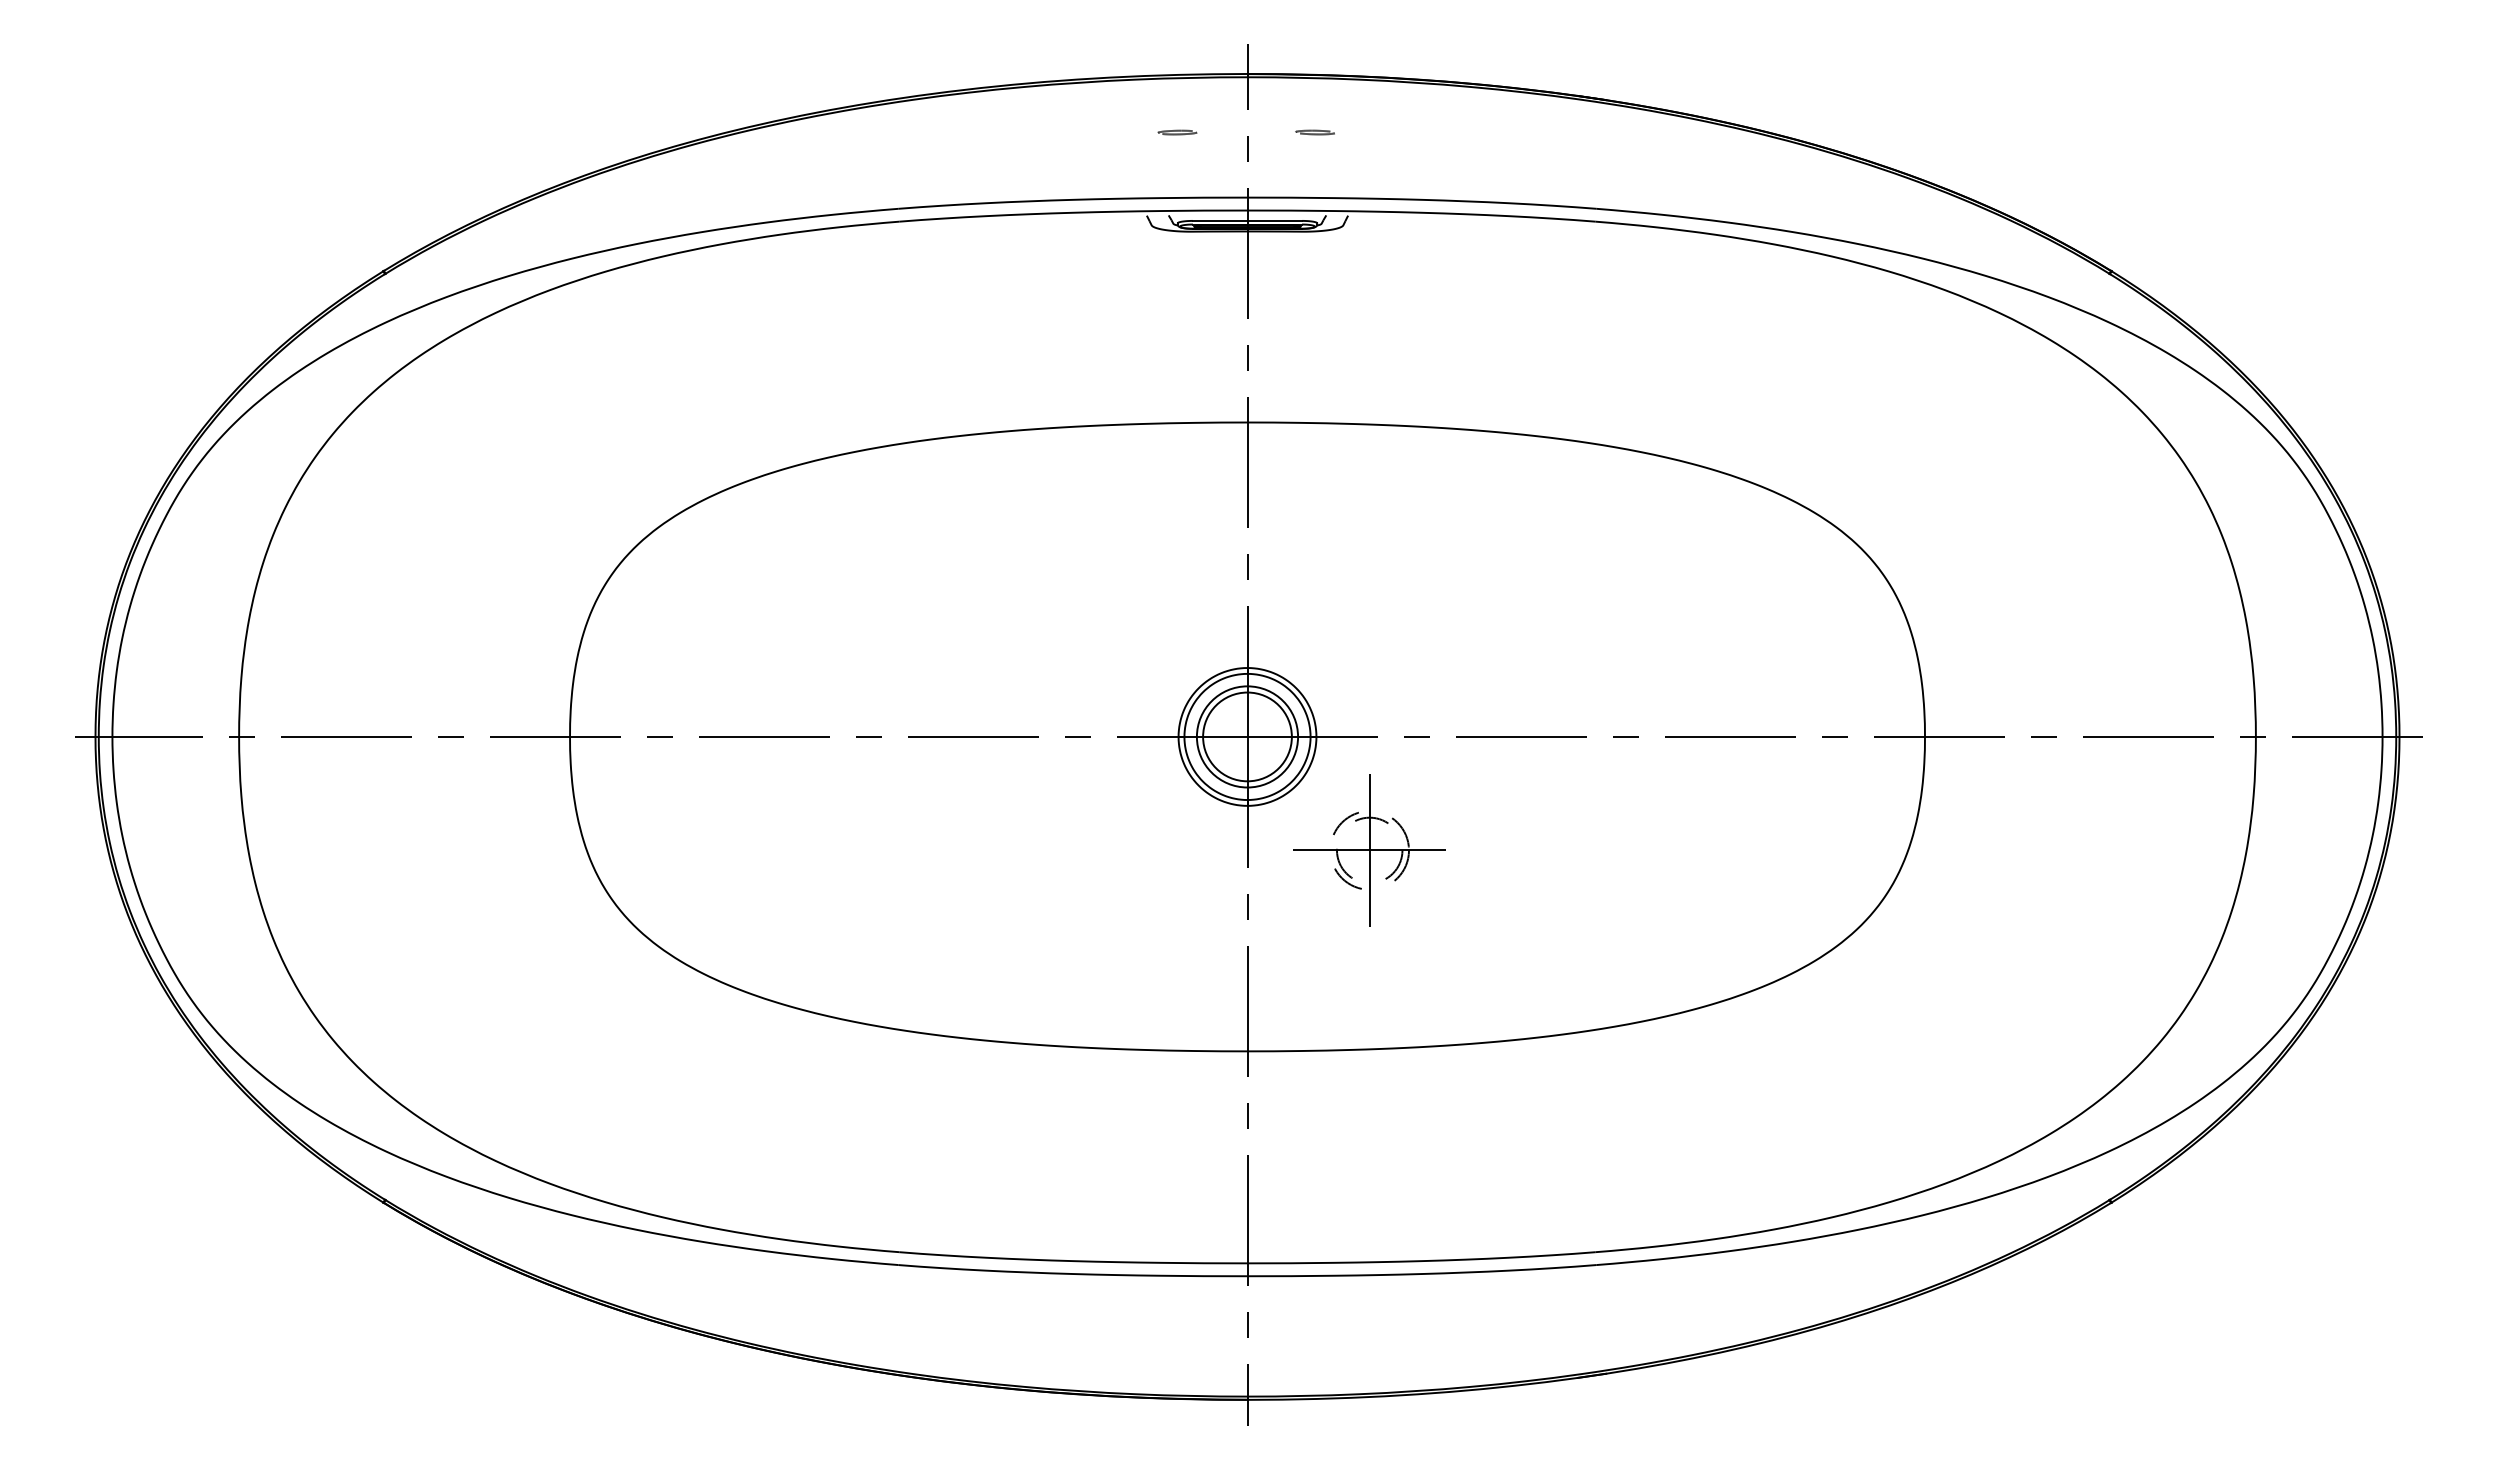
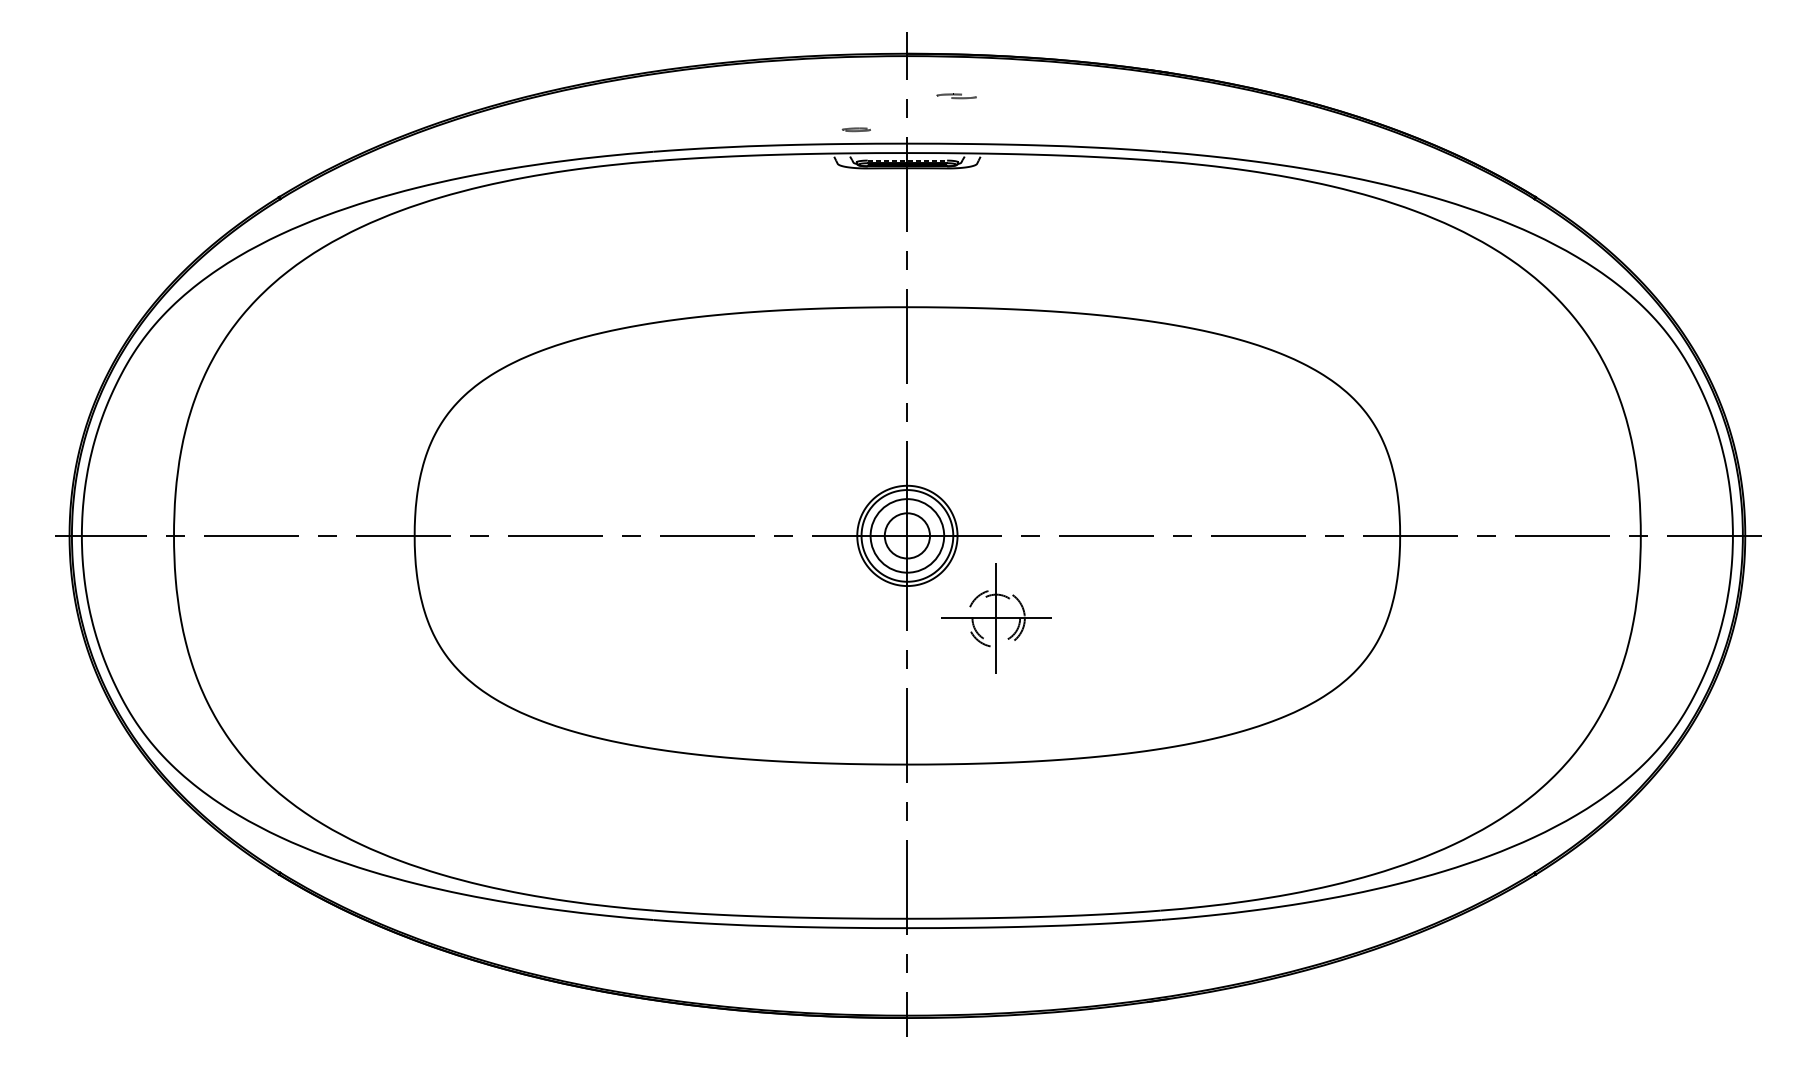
part: (1177, 132) -> (856, 129), moved
part: (1314, 132) -> (956, 96), size x1.4
line: (1247, 220) -> (907, 160), solid -> dashed
circle: (1247, 736) -> (907, 535), size x0.7

